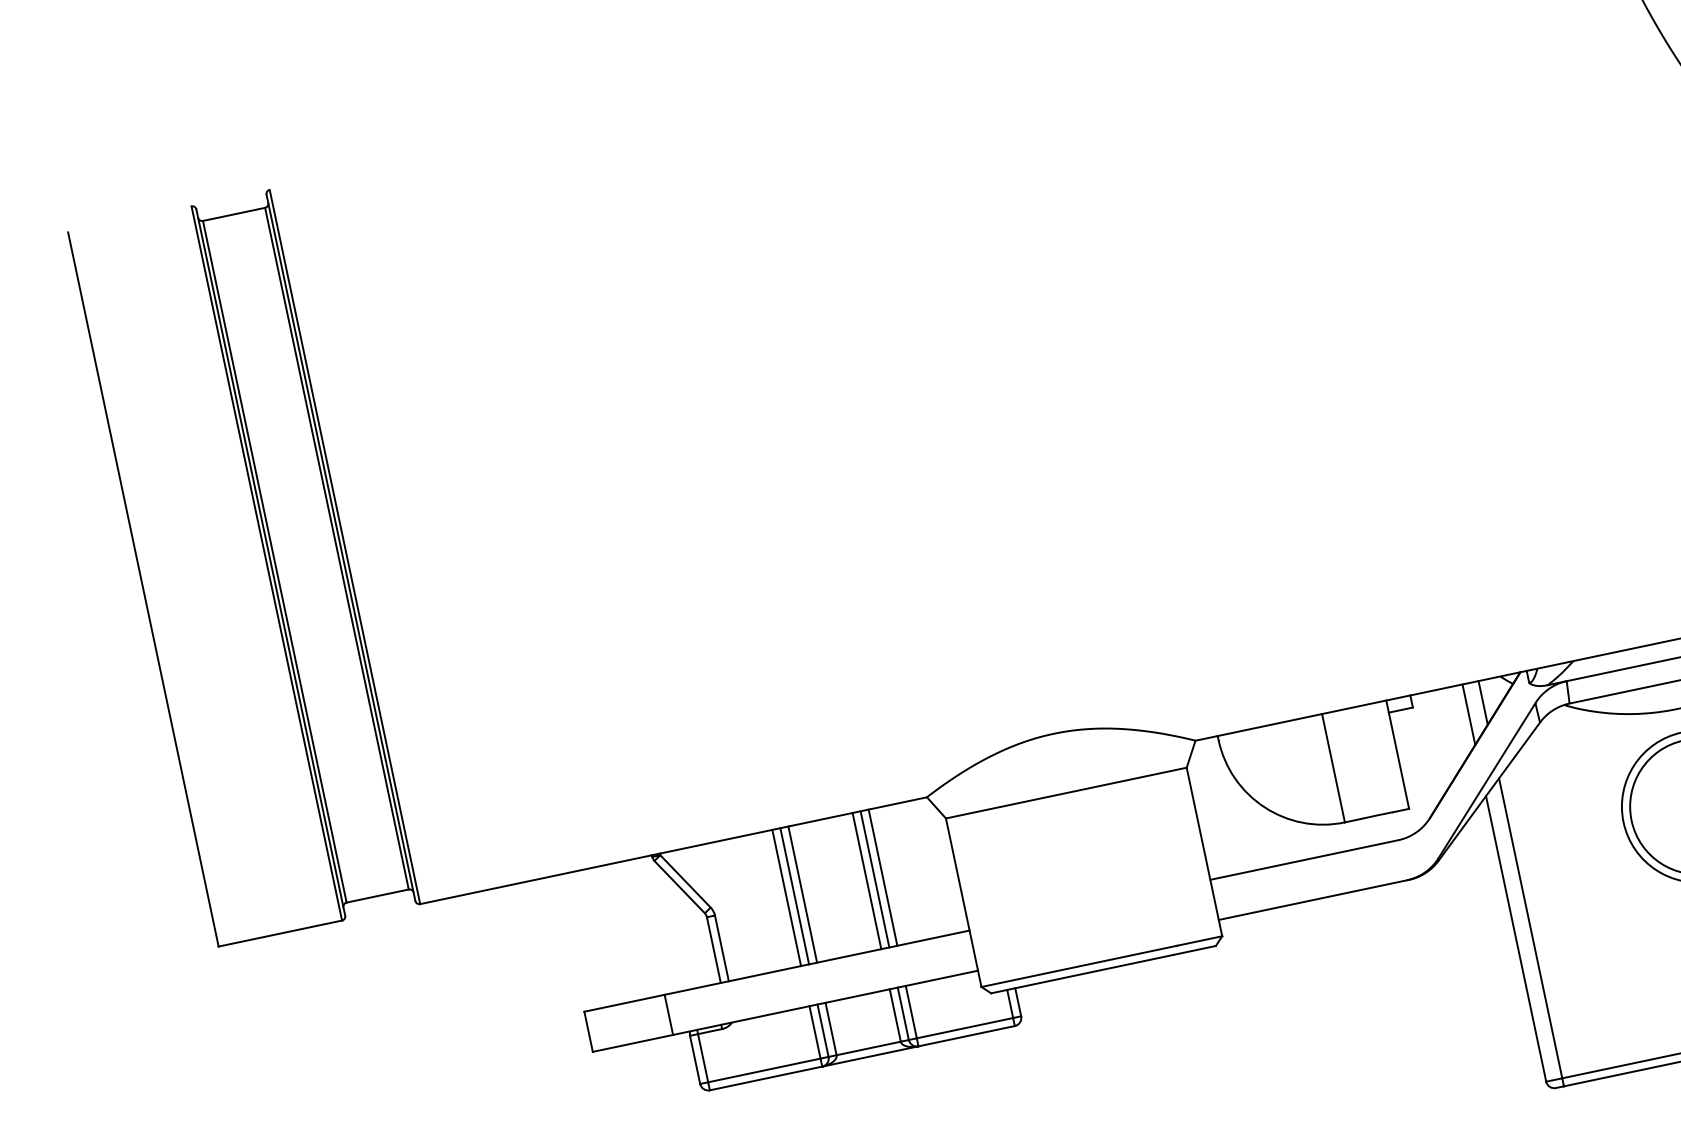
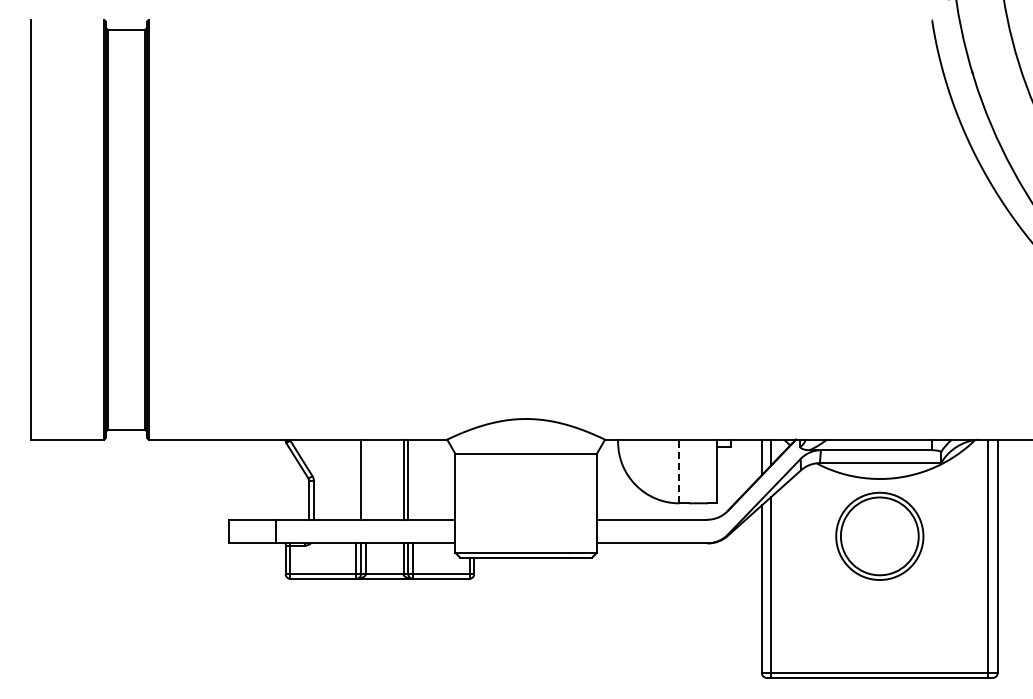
line: (1333, 768) -> (679, 471), solid -> dashed
line: (882, 877) -> (412, 479), removed
line: (802, 894) -> (365, 479), removed
line: (786, 897) -> (356, 479), removed

